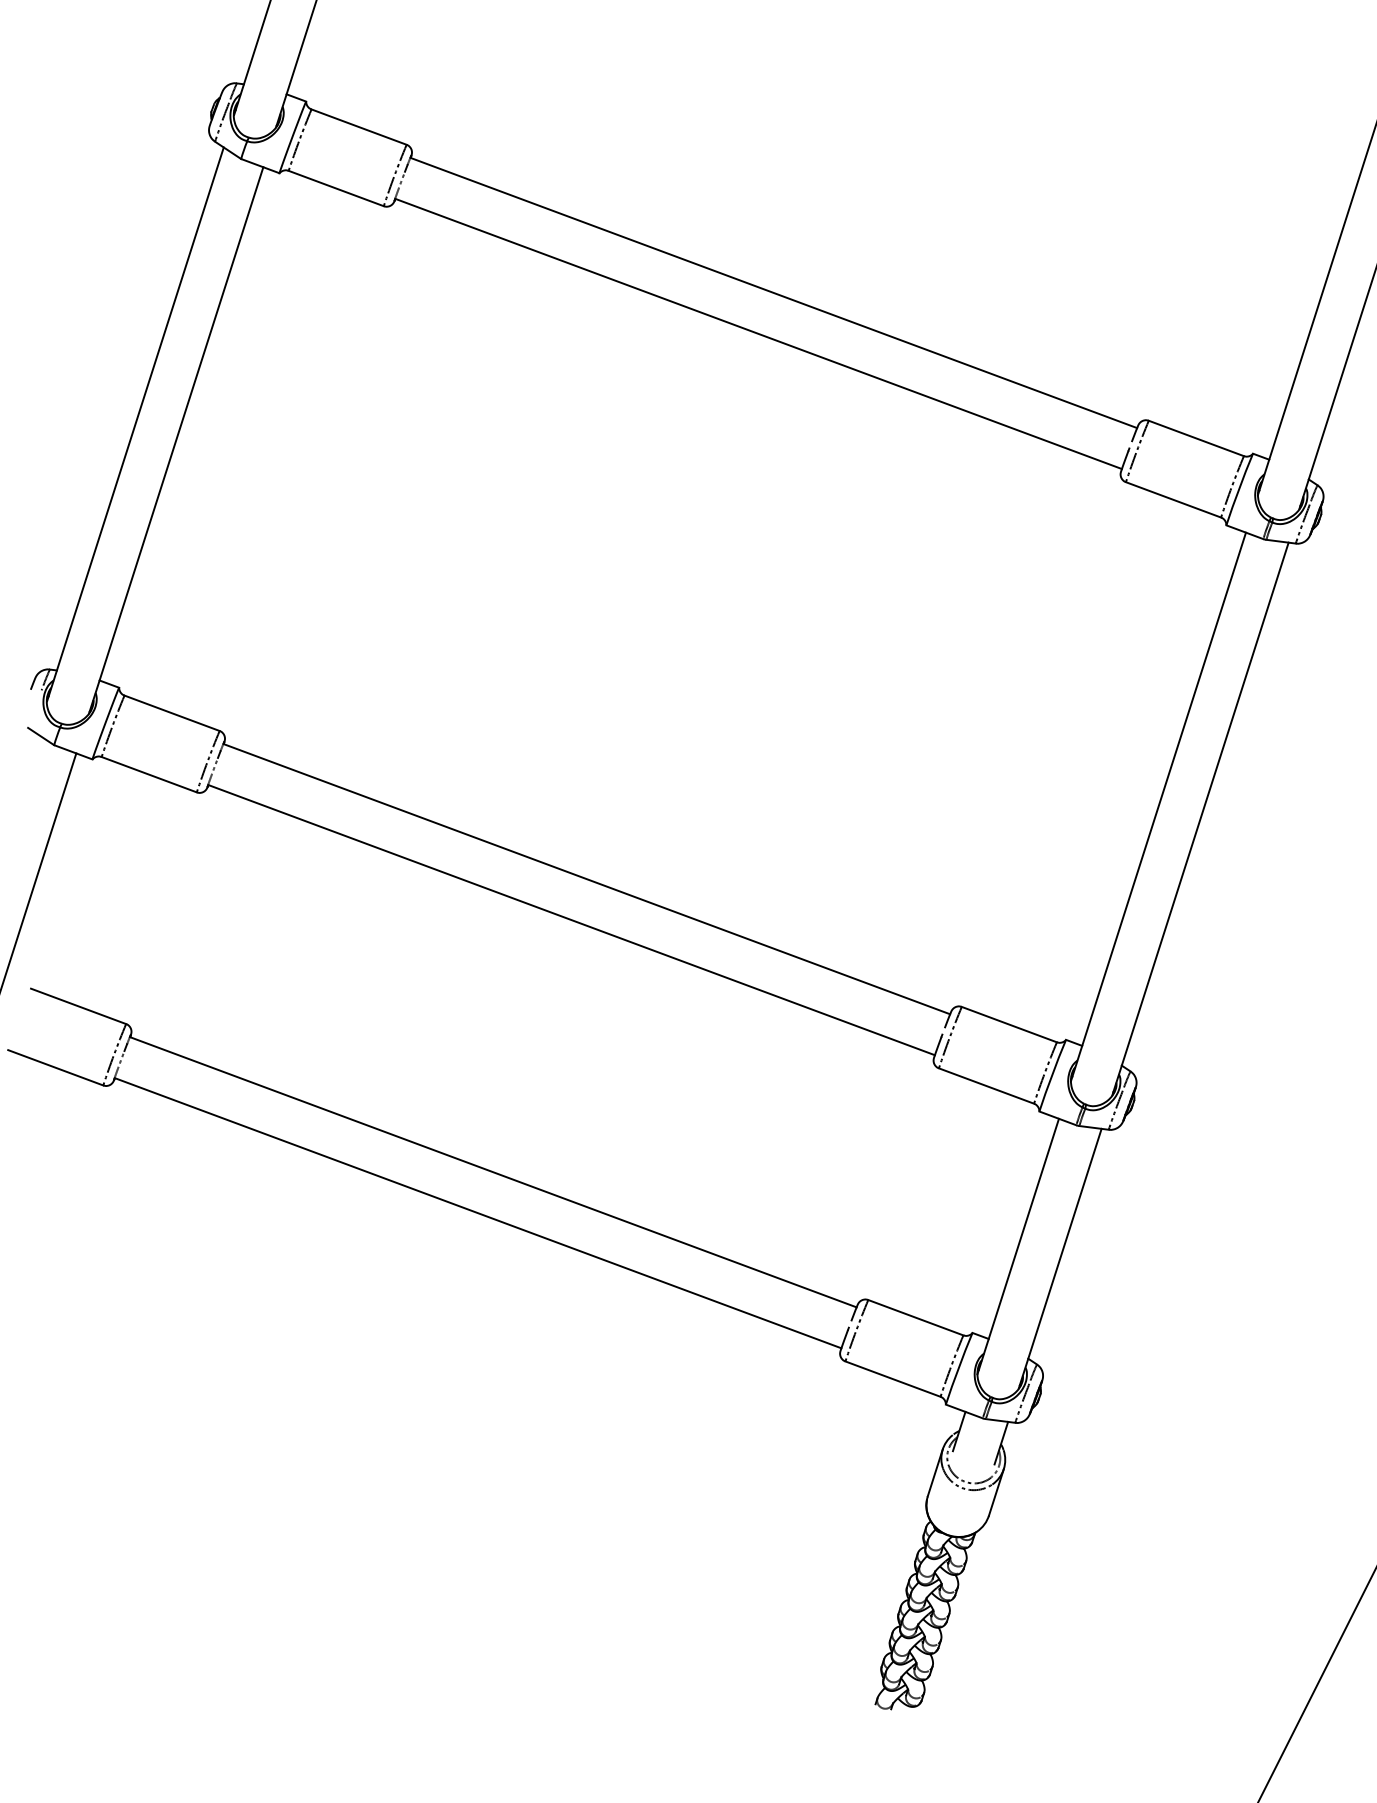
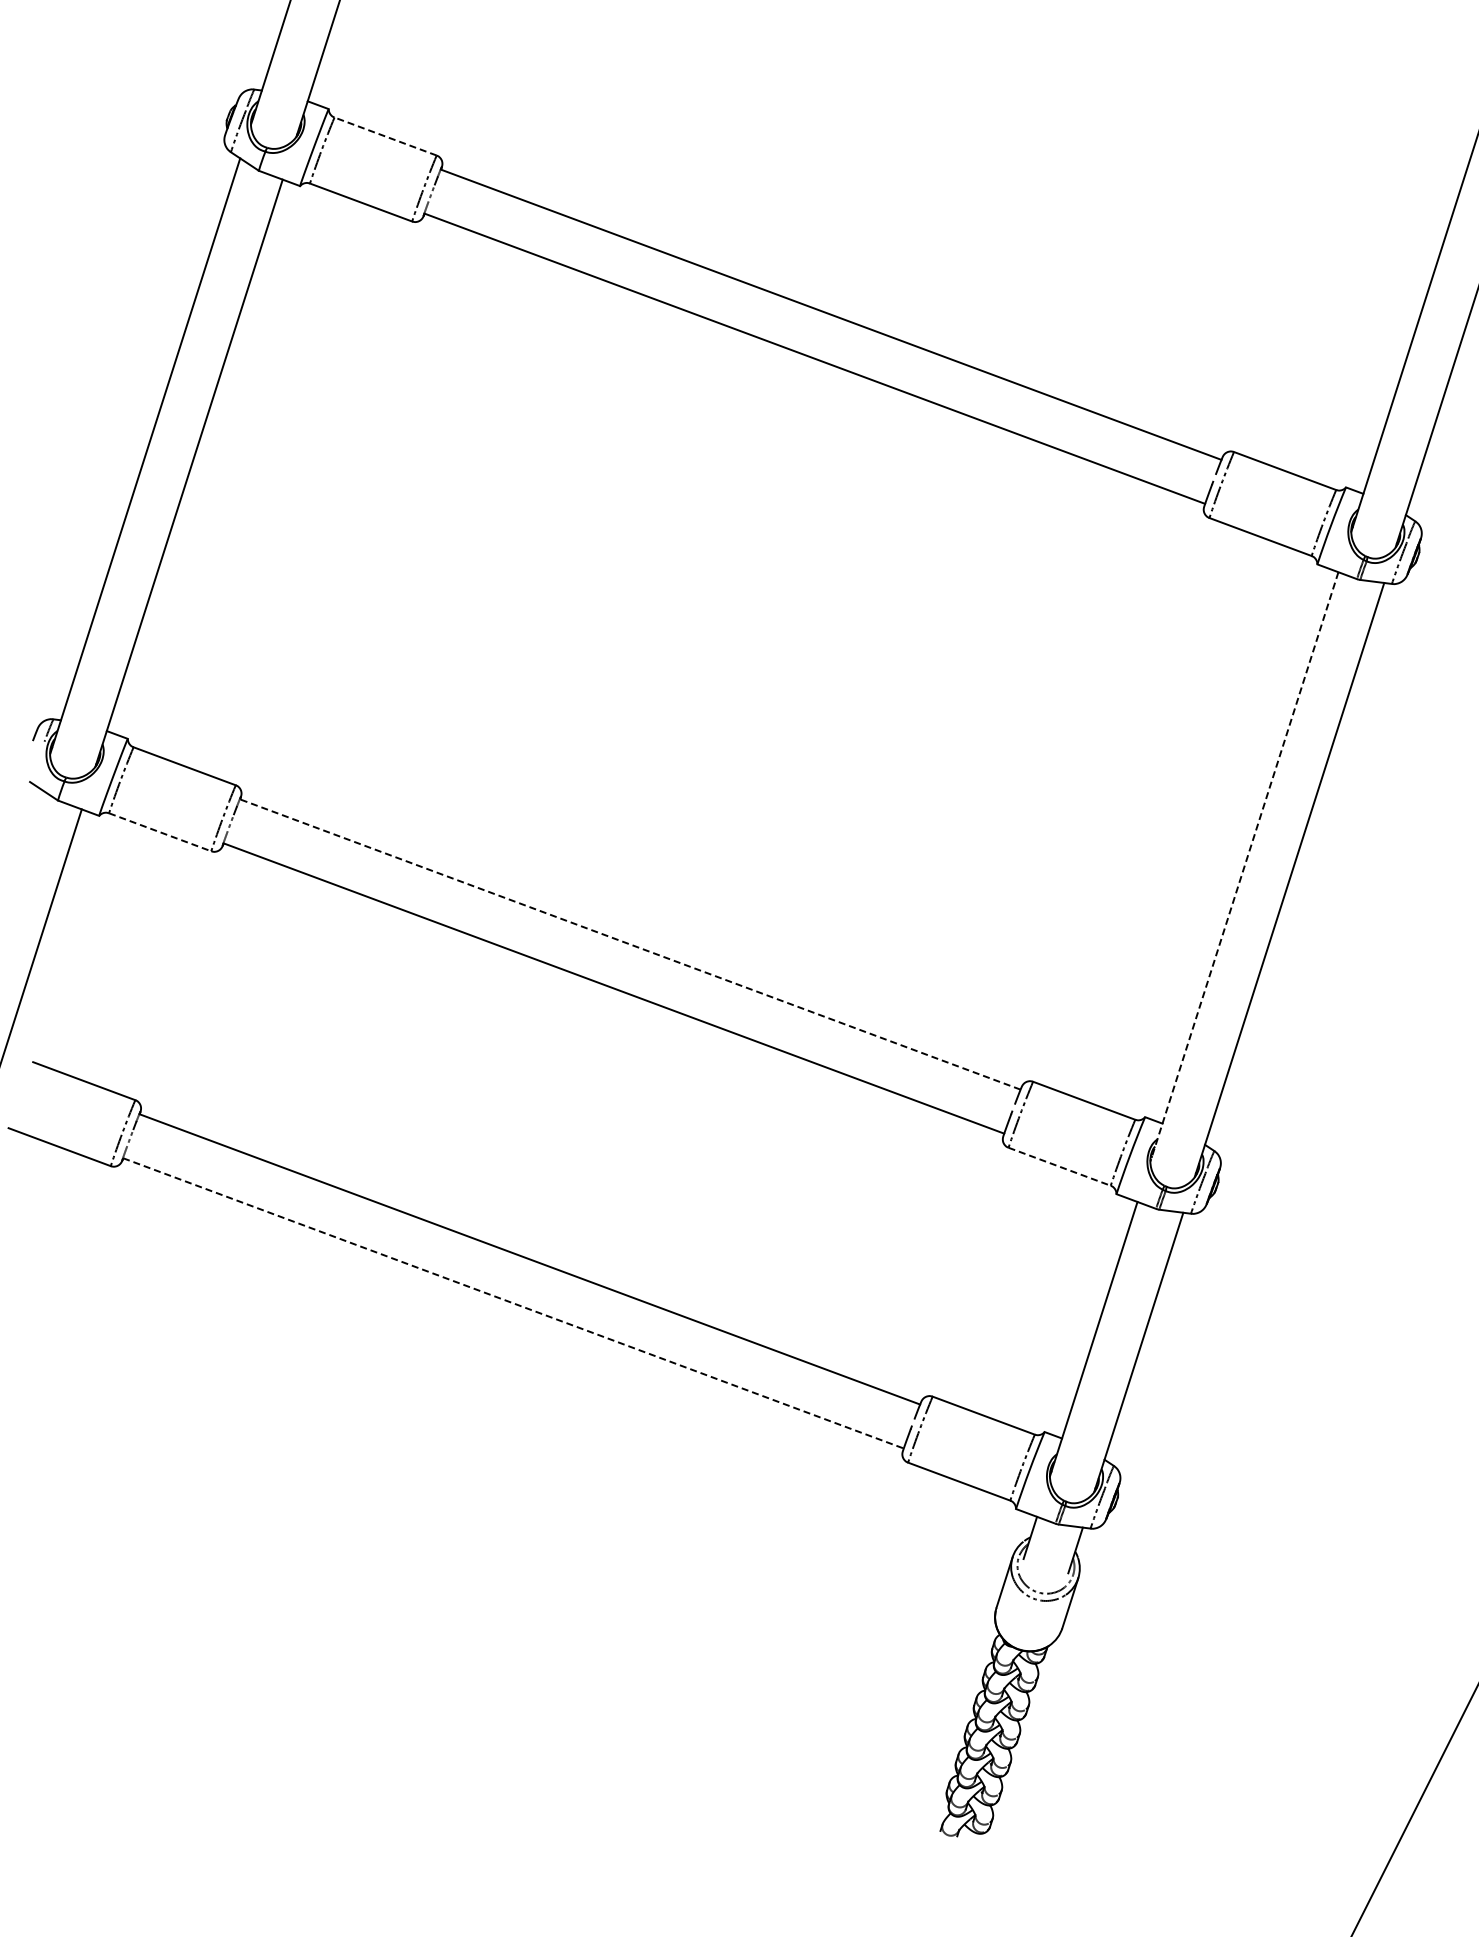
line: (358, 127) -> (385, 136), solid -> dashed
line: (149, 774) -> (160, 832), solid -> dashed
line: (1158, 807) -> (1244, 867), solid -> dashed
line: (586, 879) -> (629, 944), solid -> dashed
line: (986, 1085) -> (1059, 1166), solid -> dashed
line: (478, 1213) -> (513, 1303), solid -> dashed

